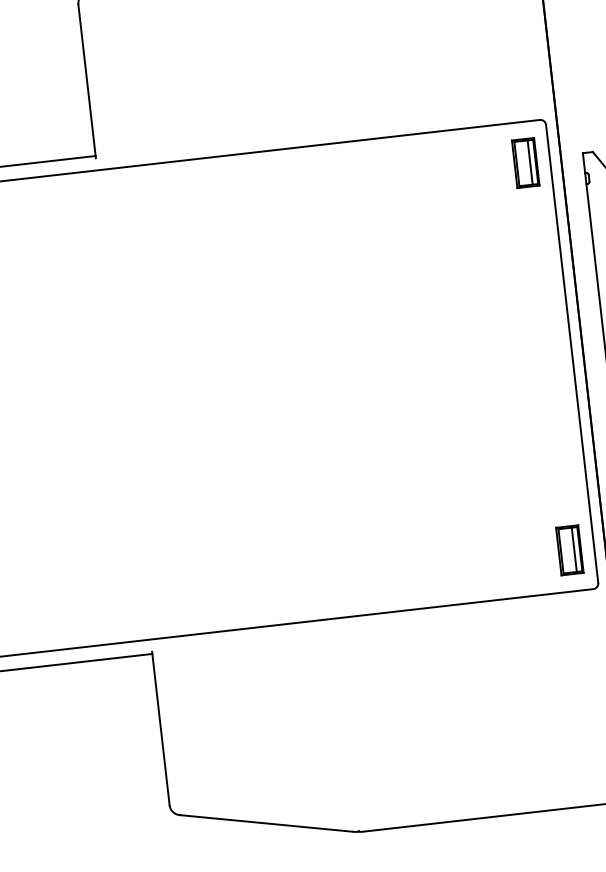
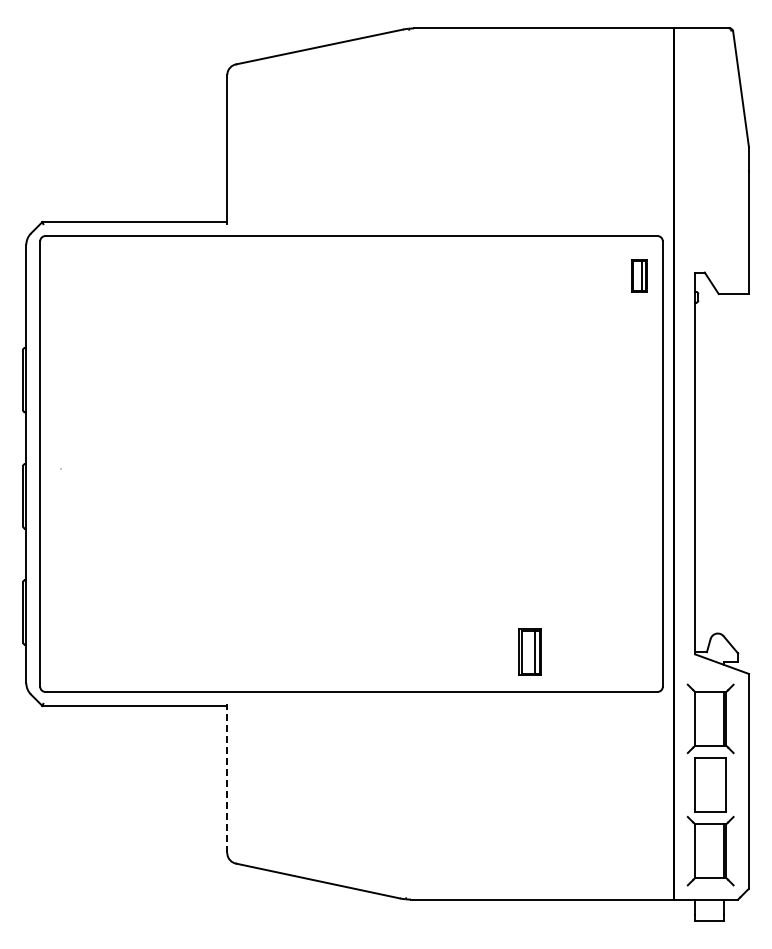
part: (524, 162) -> (638, 275), size x0.7
part: (569, 549) -> (529, 651), moved
line: (161, 728) -> (227, 778), solid -> dashed

